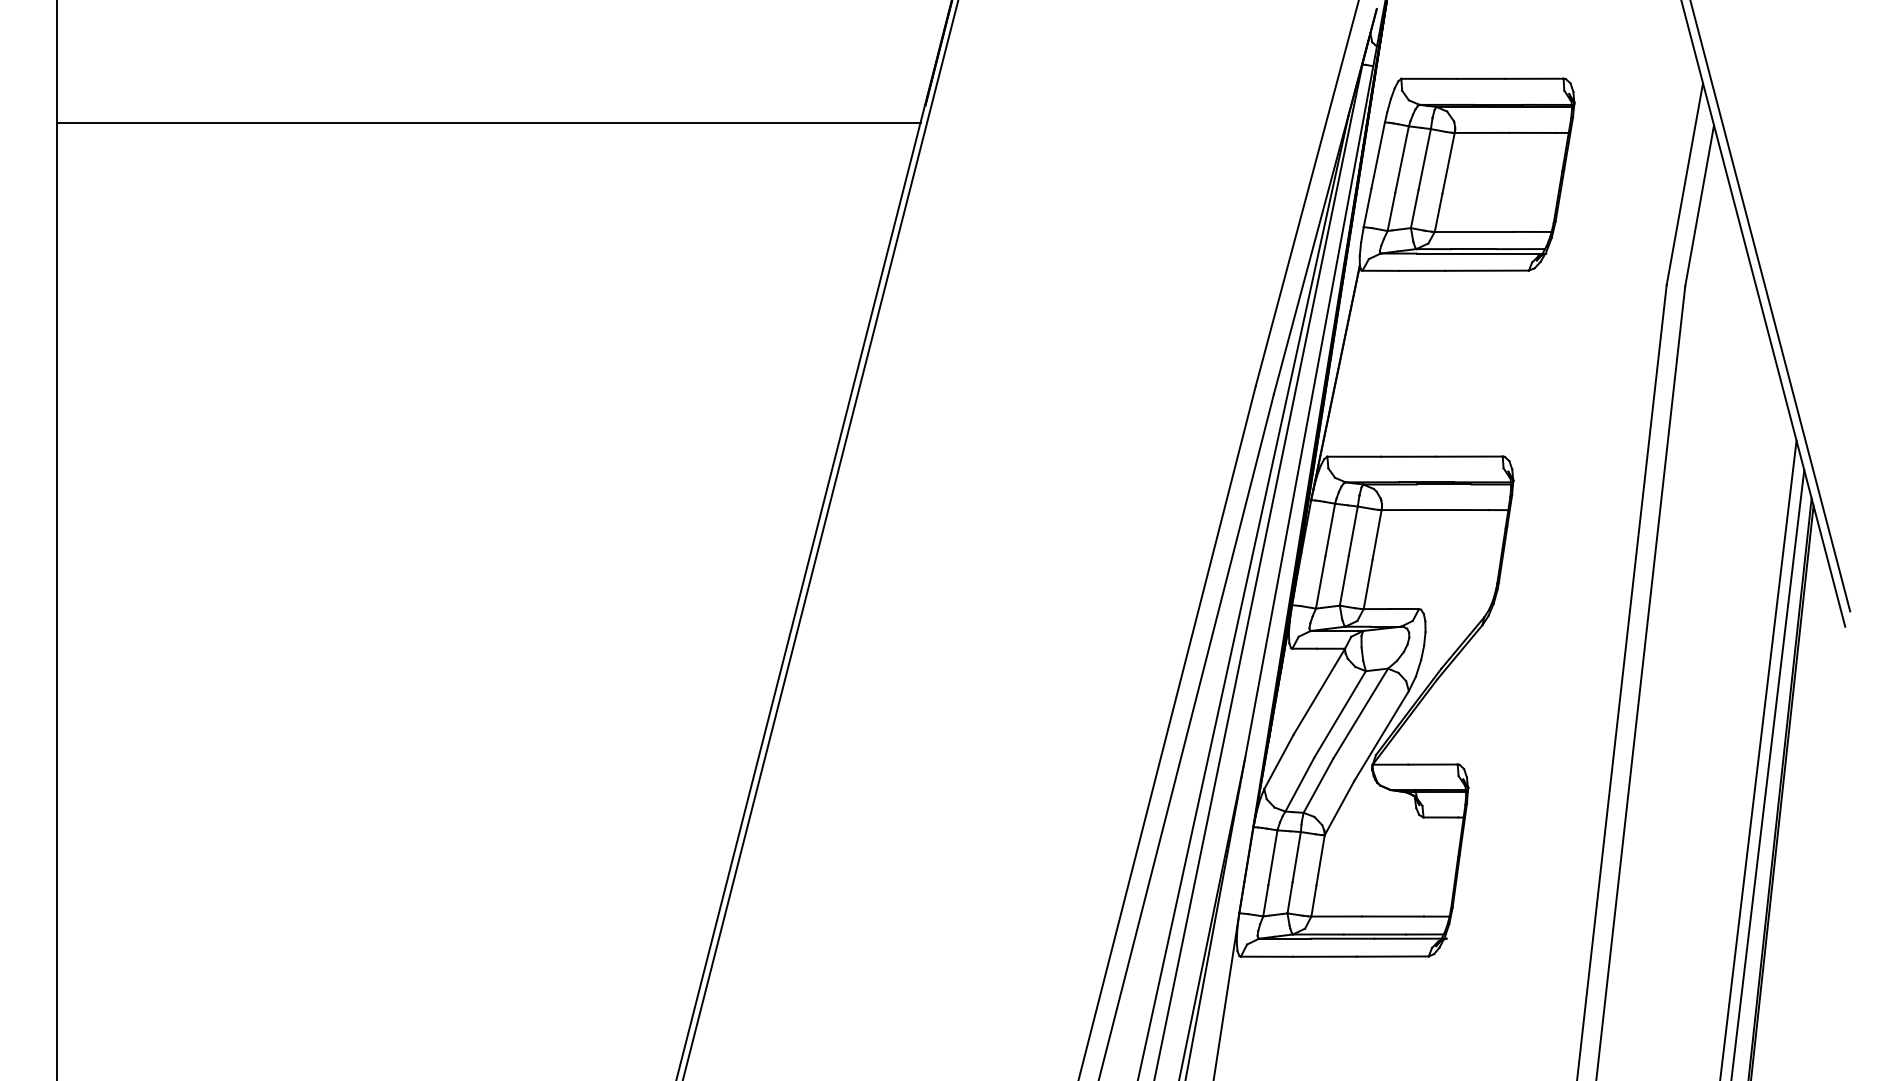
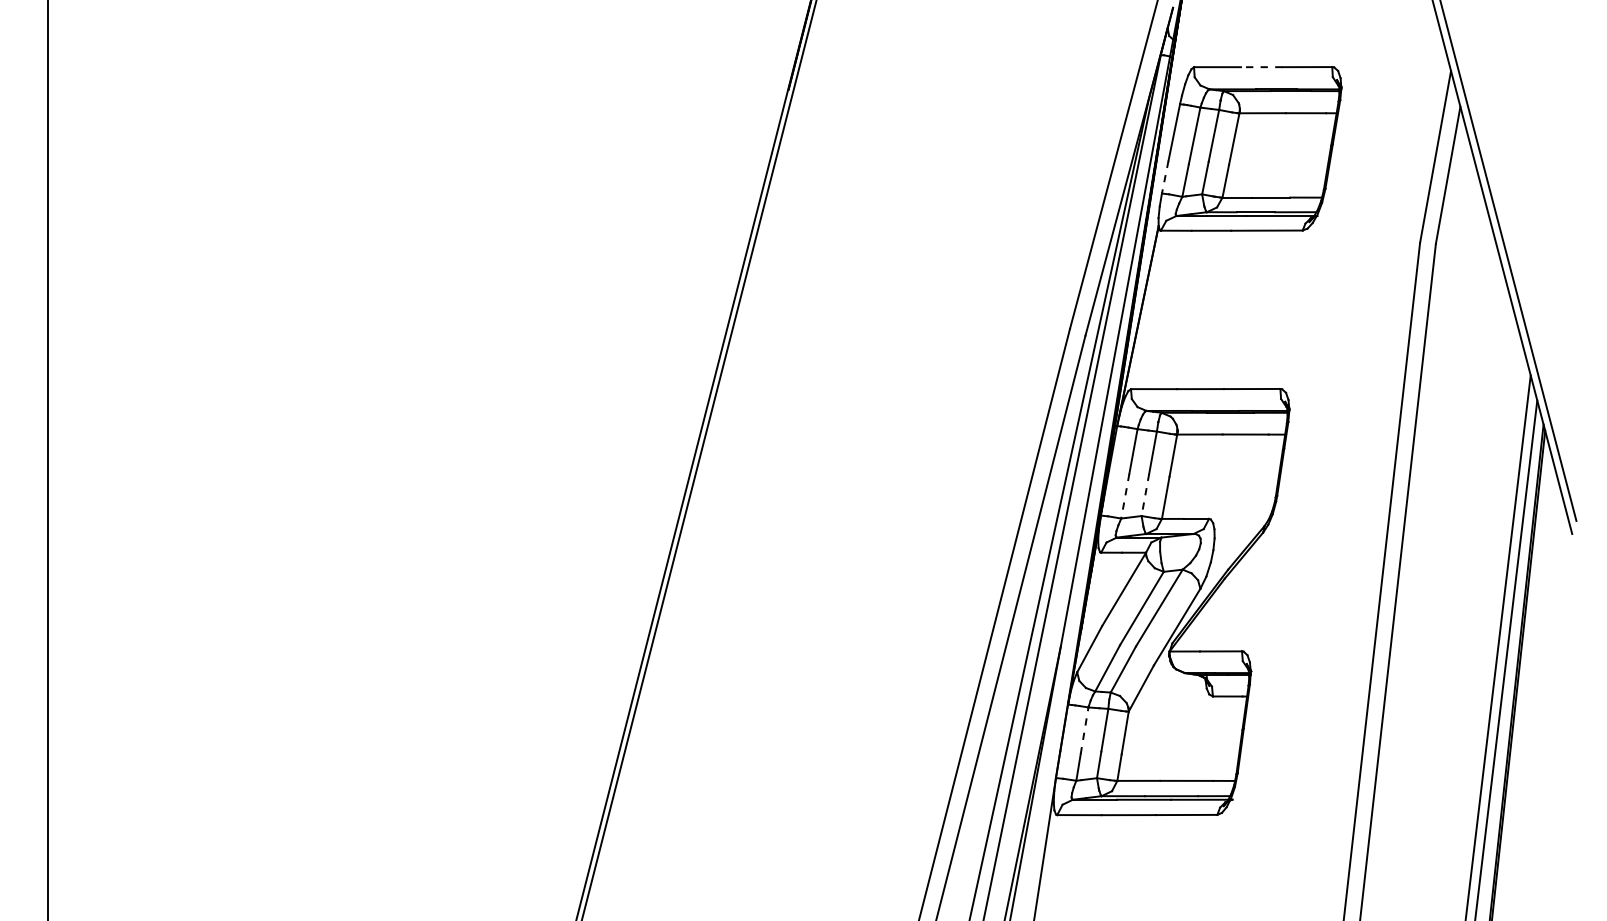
line: (1480, 78) -> (1261, 66), solid -> dashed
line: (488, 122) -> (416, 104), removed
line: (1367, 207) -> (1165, 176), solid -> dashed
line: (1344, 581) -> (1145, 495), solid -> dashed
line: (1320, 582) -> (1125, 496), solid -> dashed
line: (1272, 857) -> (1084, 730), solid -> dashed

